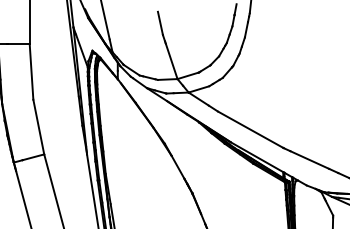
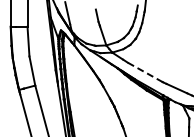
line: (250, 129) -> (145, 72), solid -> dashed

